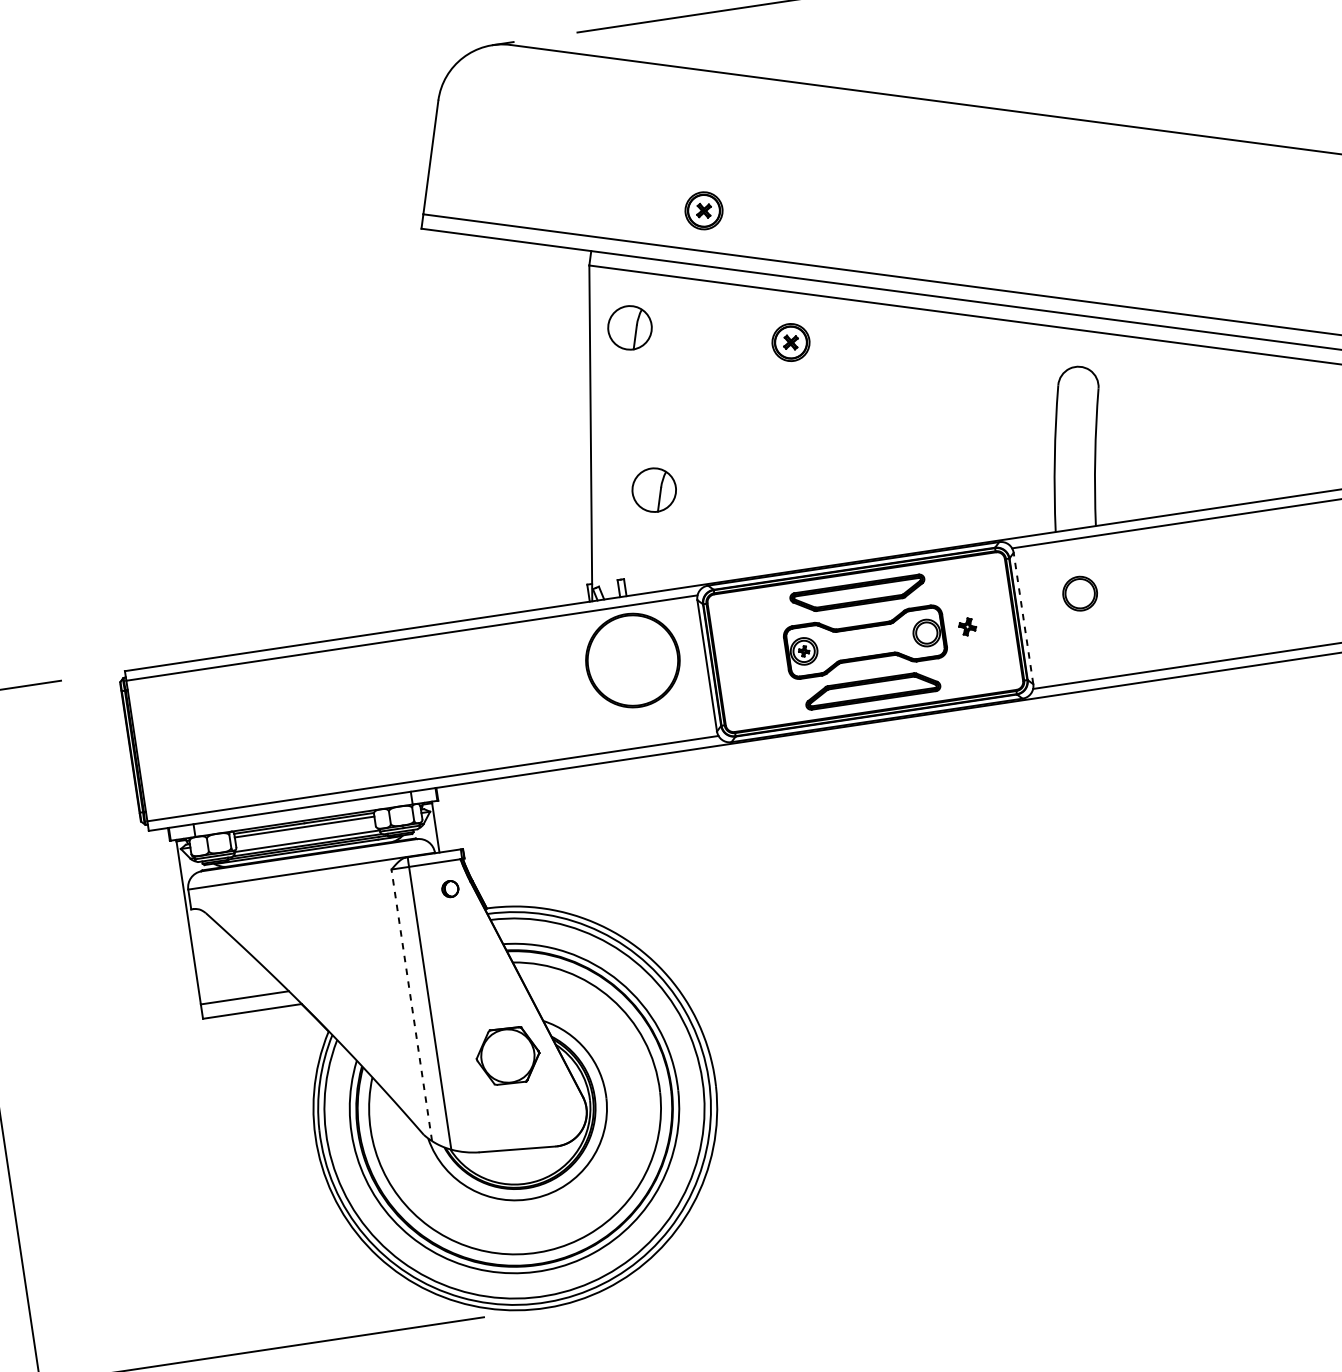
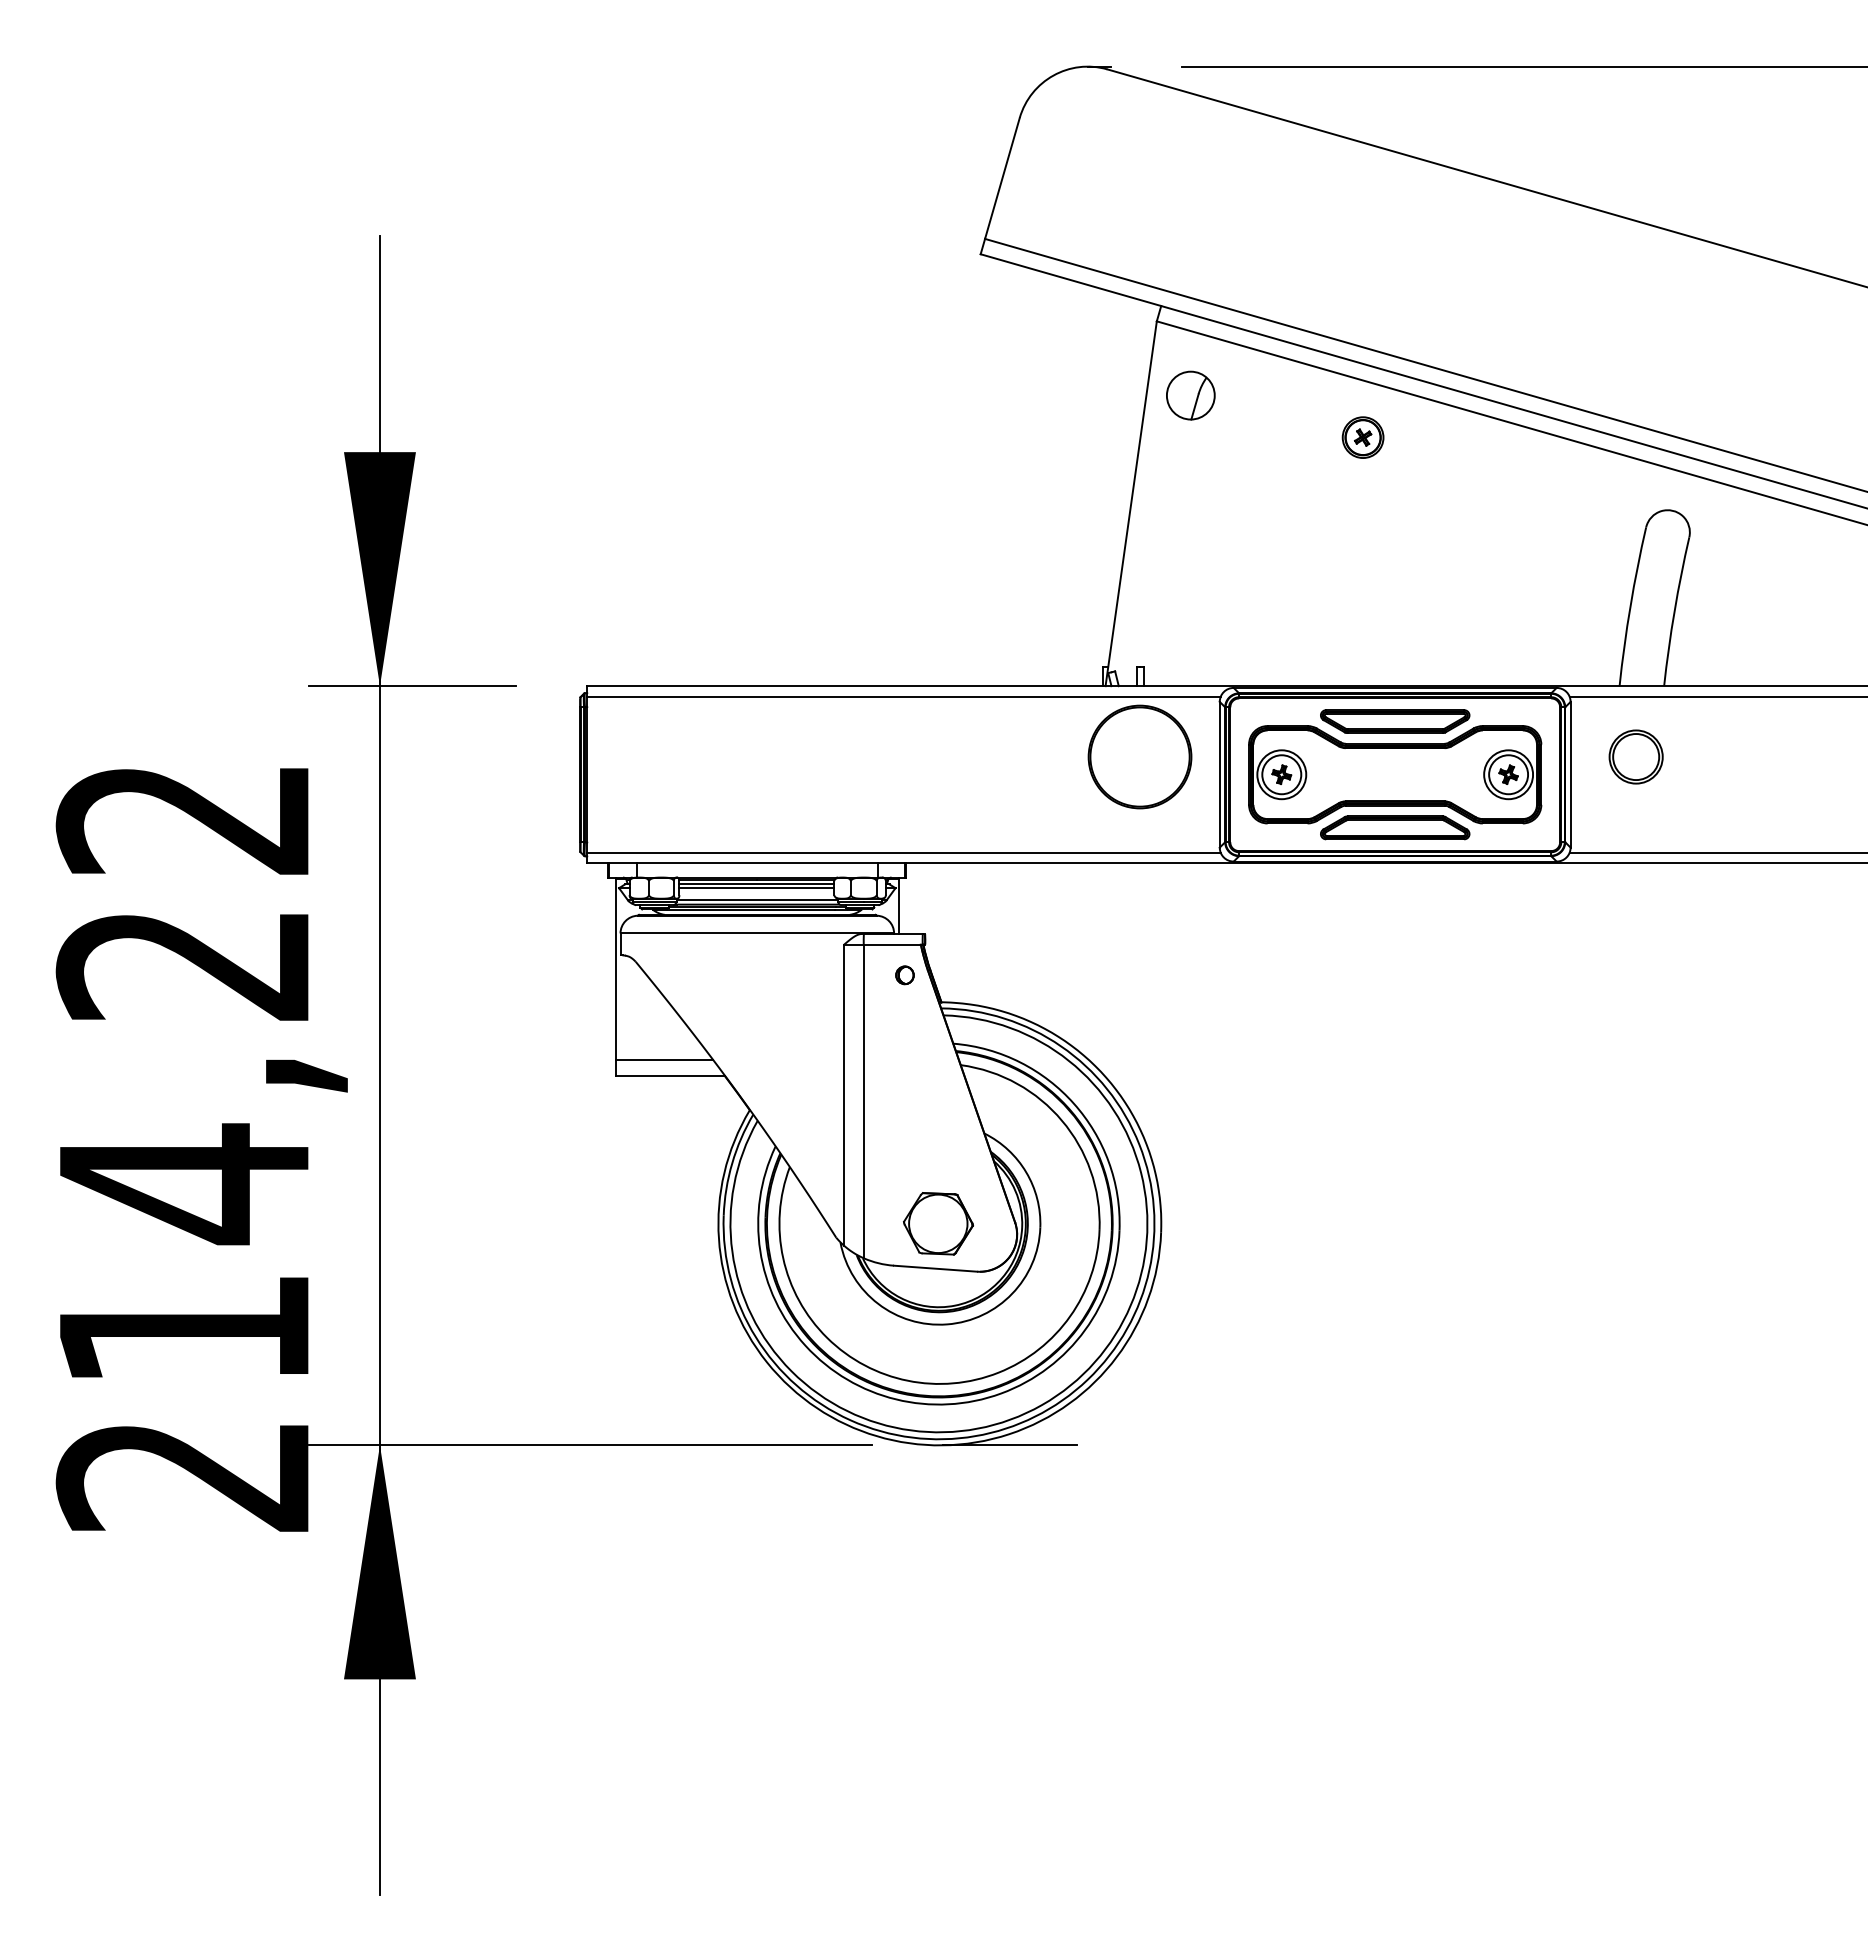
part: (703, 210) -> (1289, 280), removed
part: (653, 490) -> (1190, 575), removed
part: (1079, 593) -> (1635, 756), size x1.43
line: (1023, 618) -> (1570, 774), dashed -> solid
part: (865, 641) -> (1395, 774), size x1.67
line: (304, 830) -> (756, 888), added
line: (412, 1005) -> (844, 1095), dashed -> solid
part: (508, 1055) -> (938, 1223), moved
line: (607, 1298) -> (1009, 1445), added

